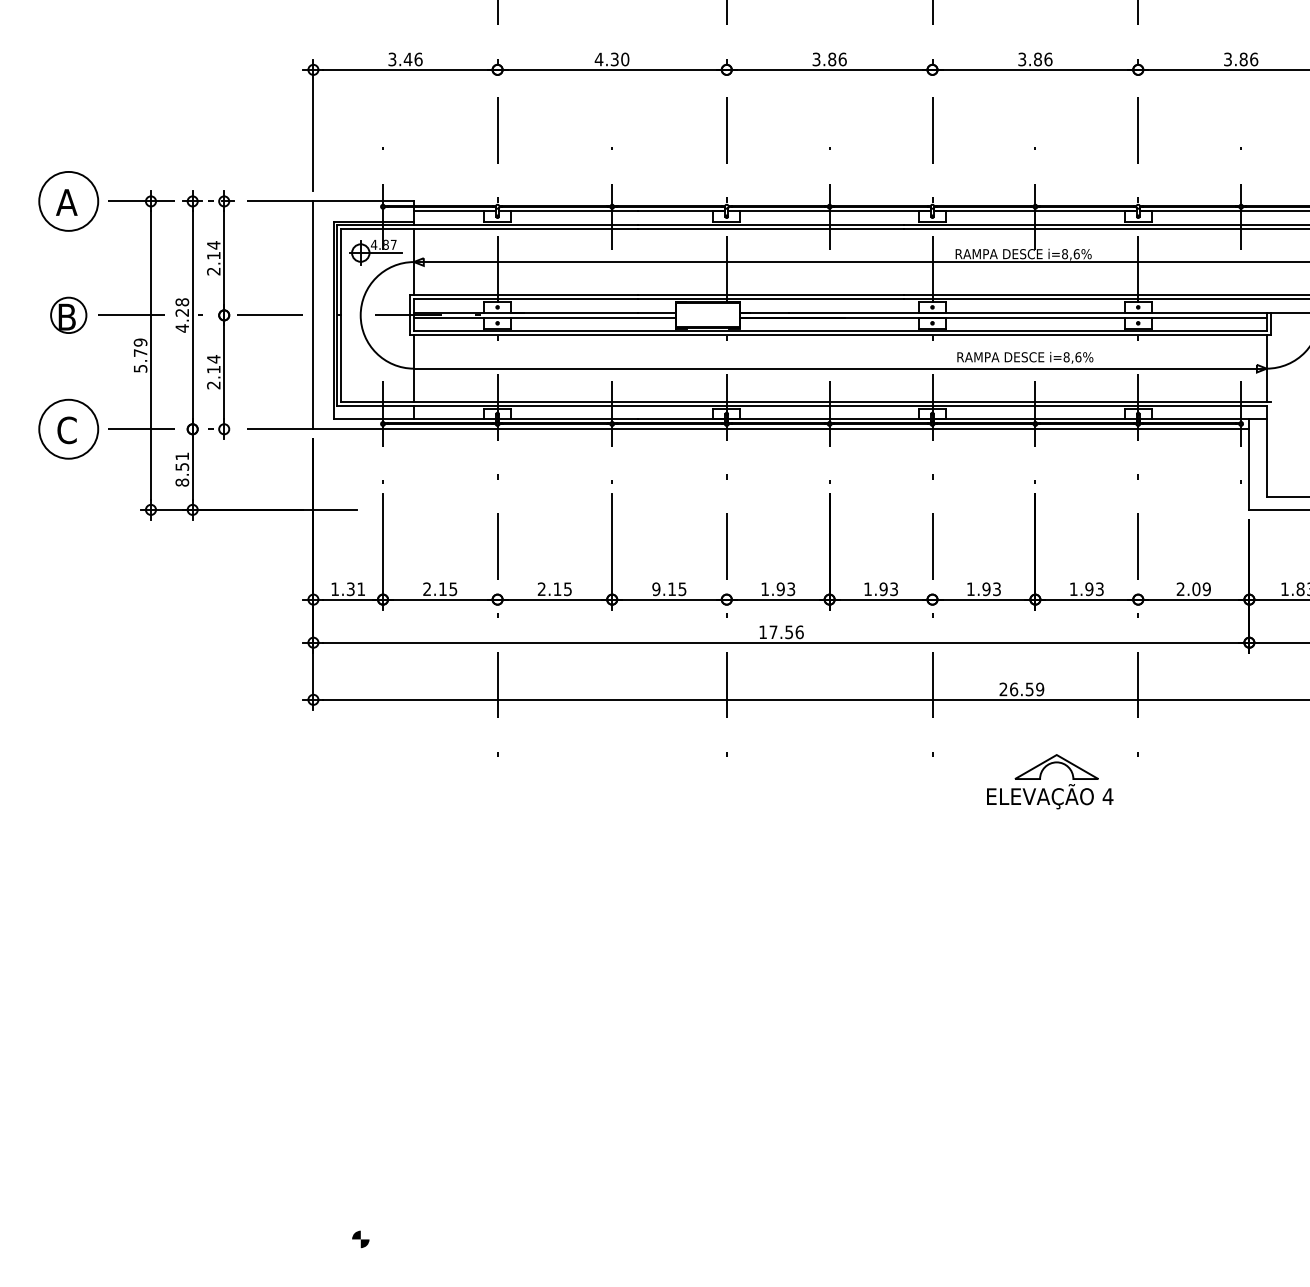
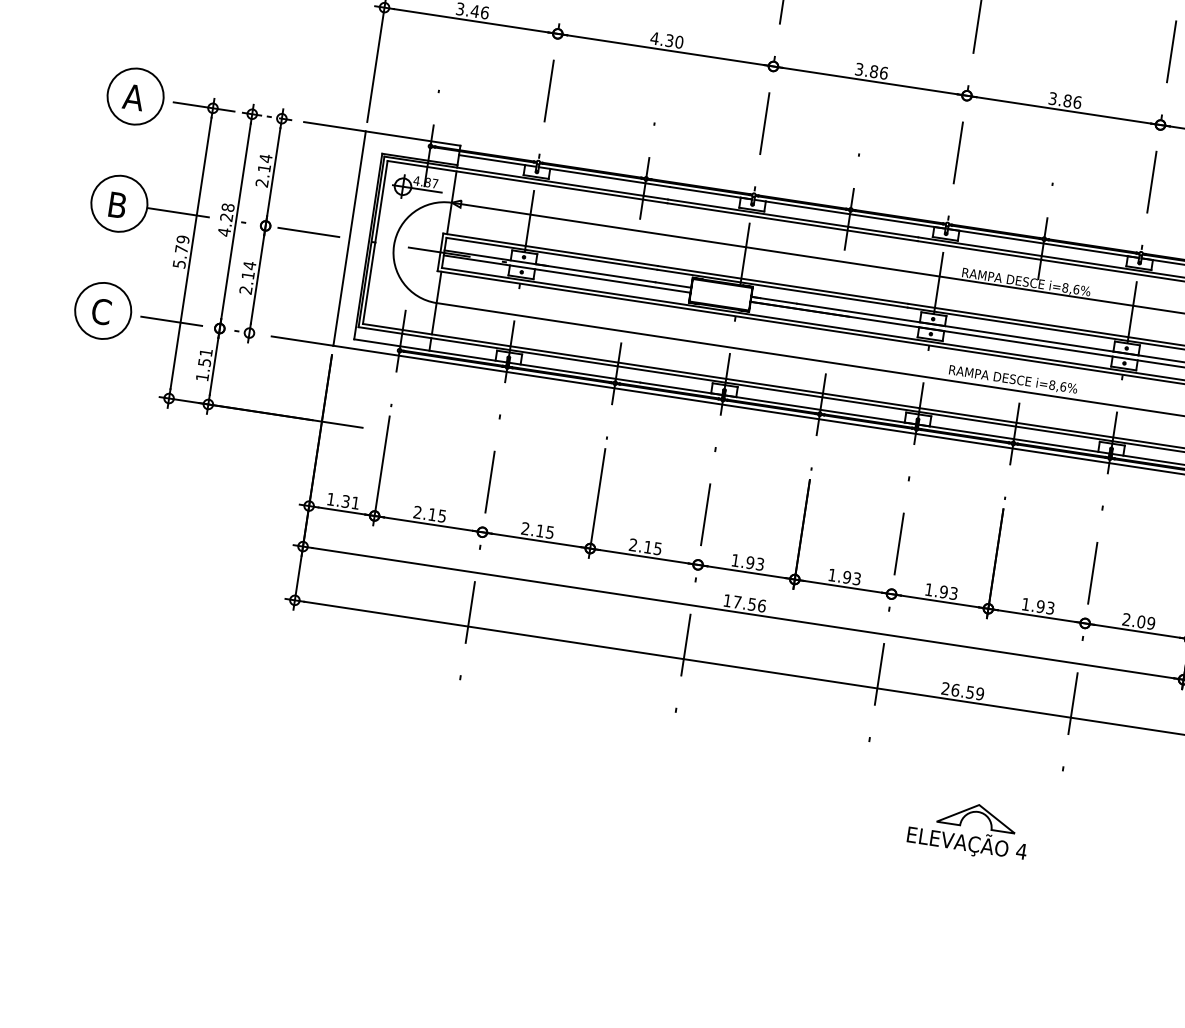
circle: (68, 314) -> (119, 202), size x1.67
text: (182, 482) -> (202, 377), 8.51 -> 1.51
text: (656, 589) -> (633, 545), 9.15 -> 2.15
part: (1054, 789) -> (972, 837), moved

